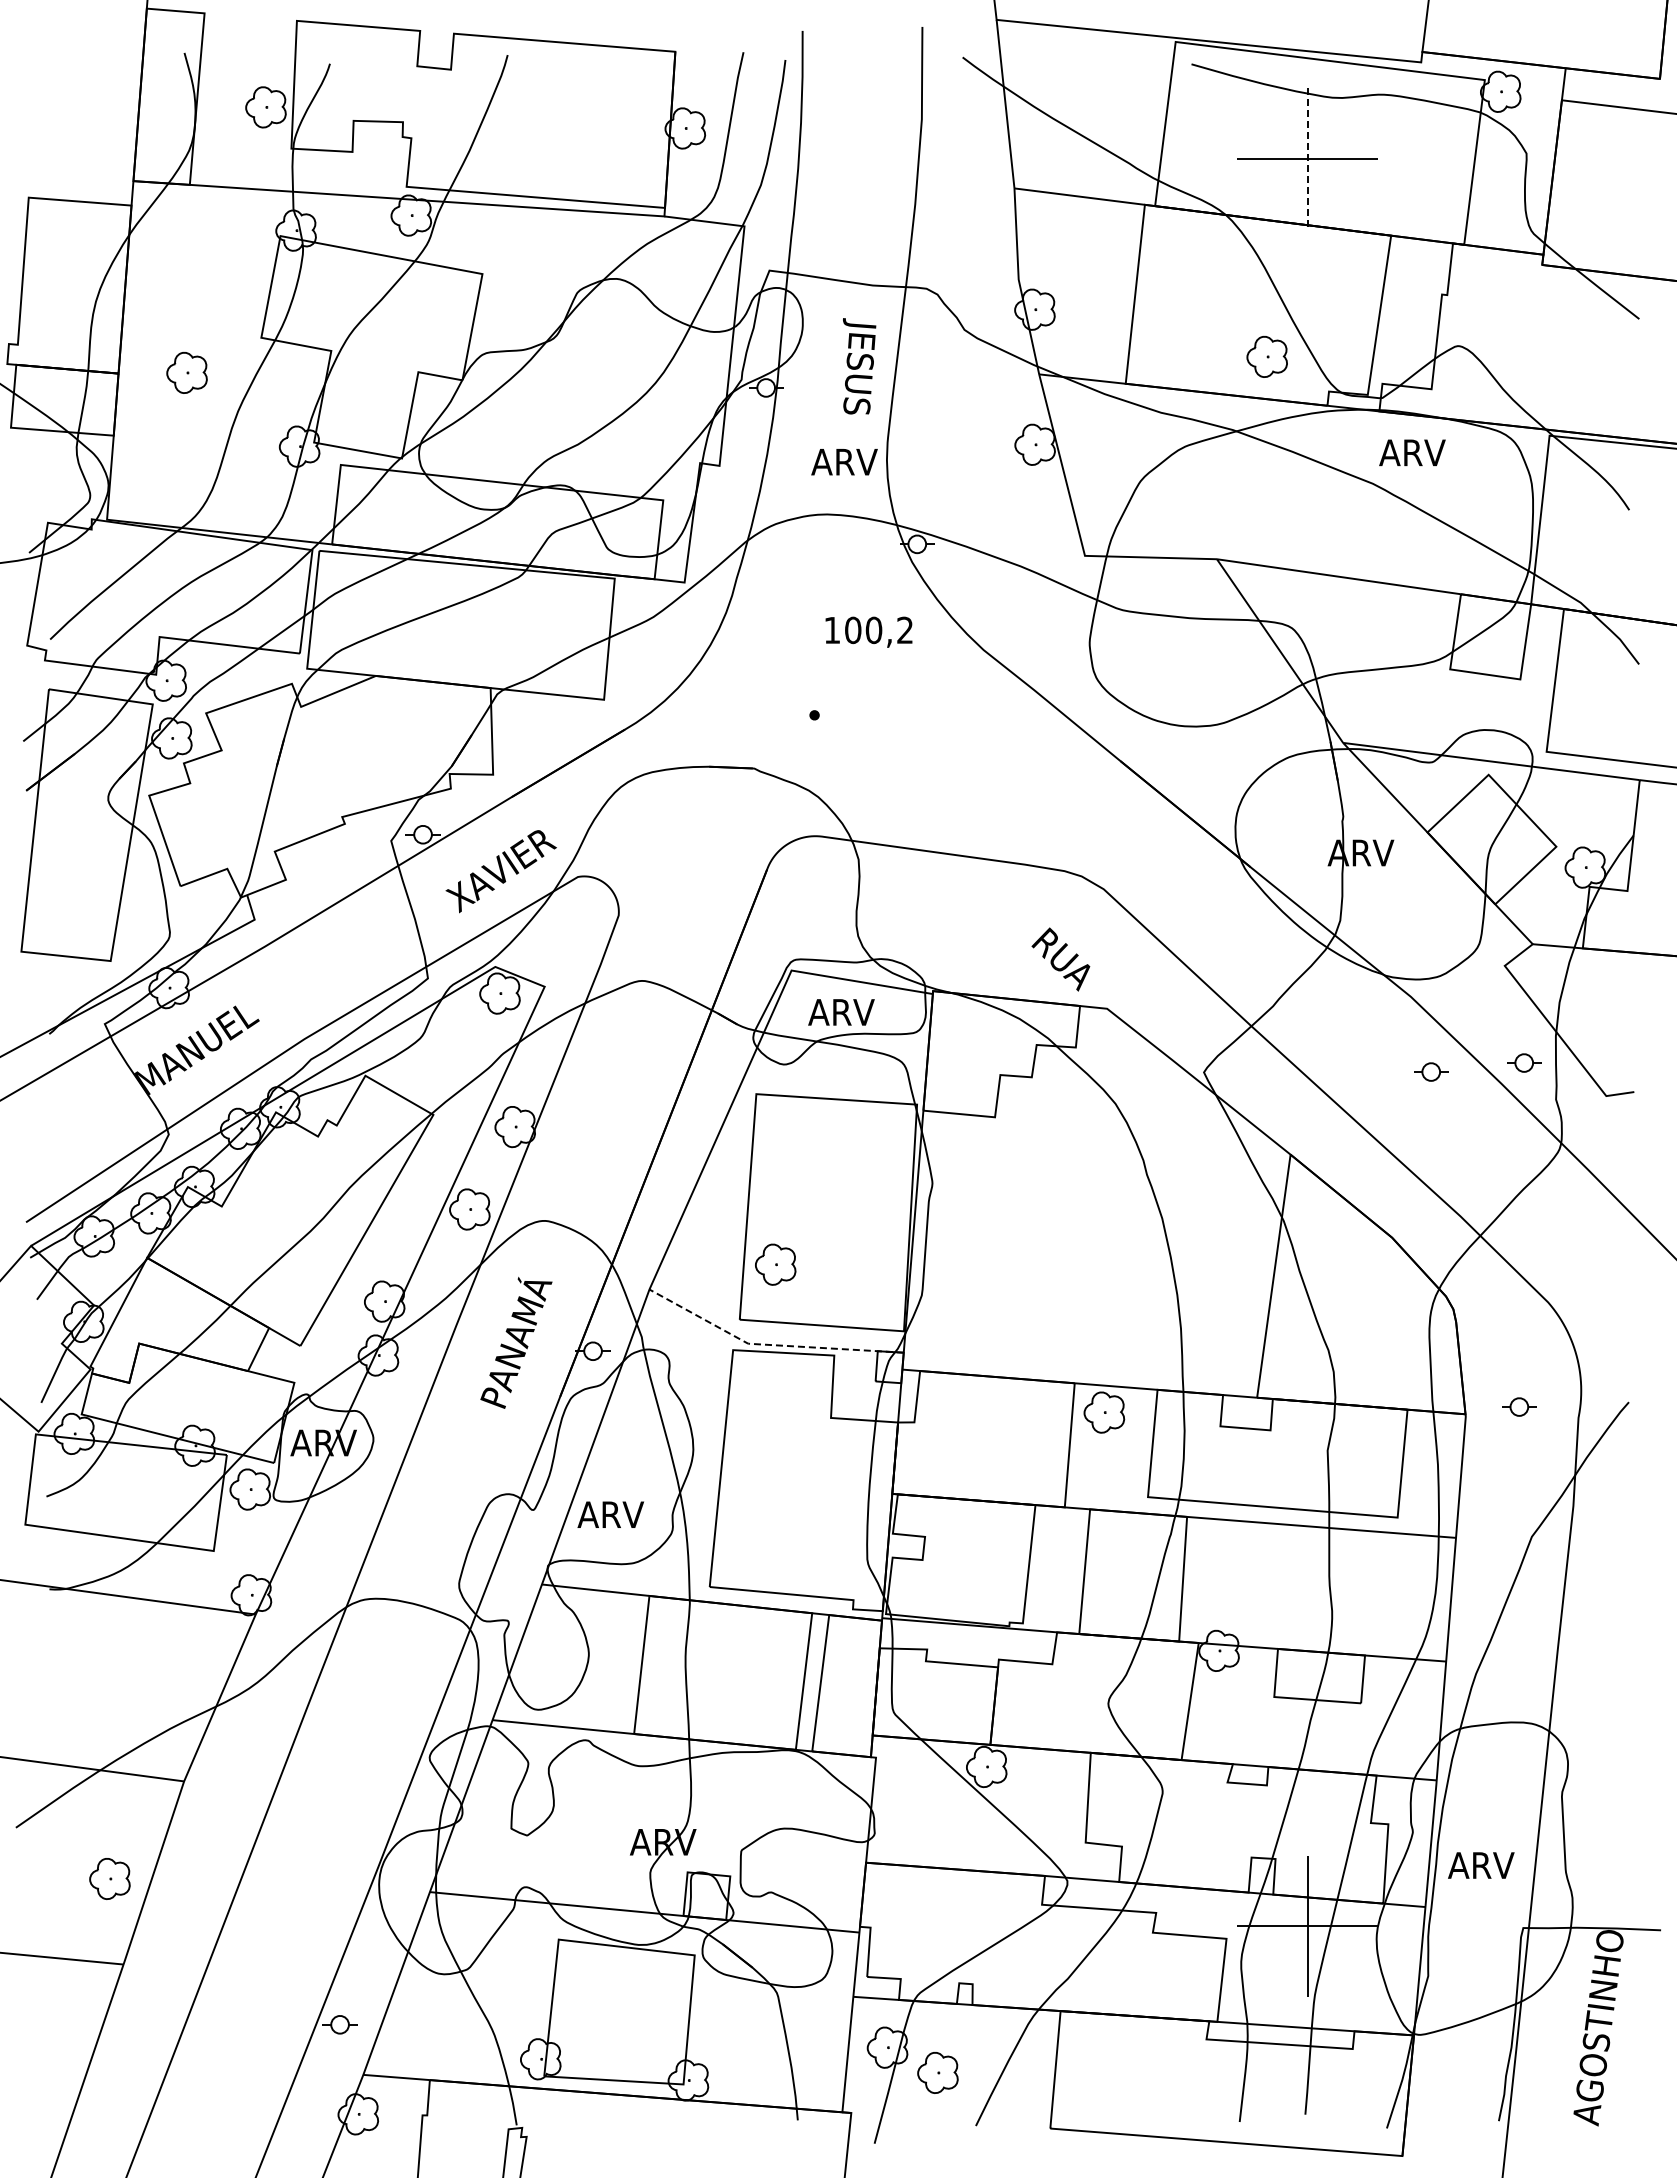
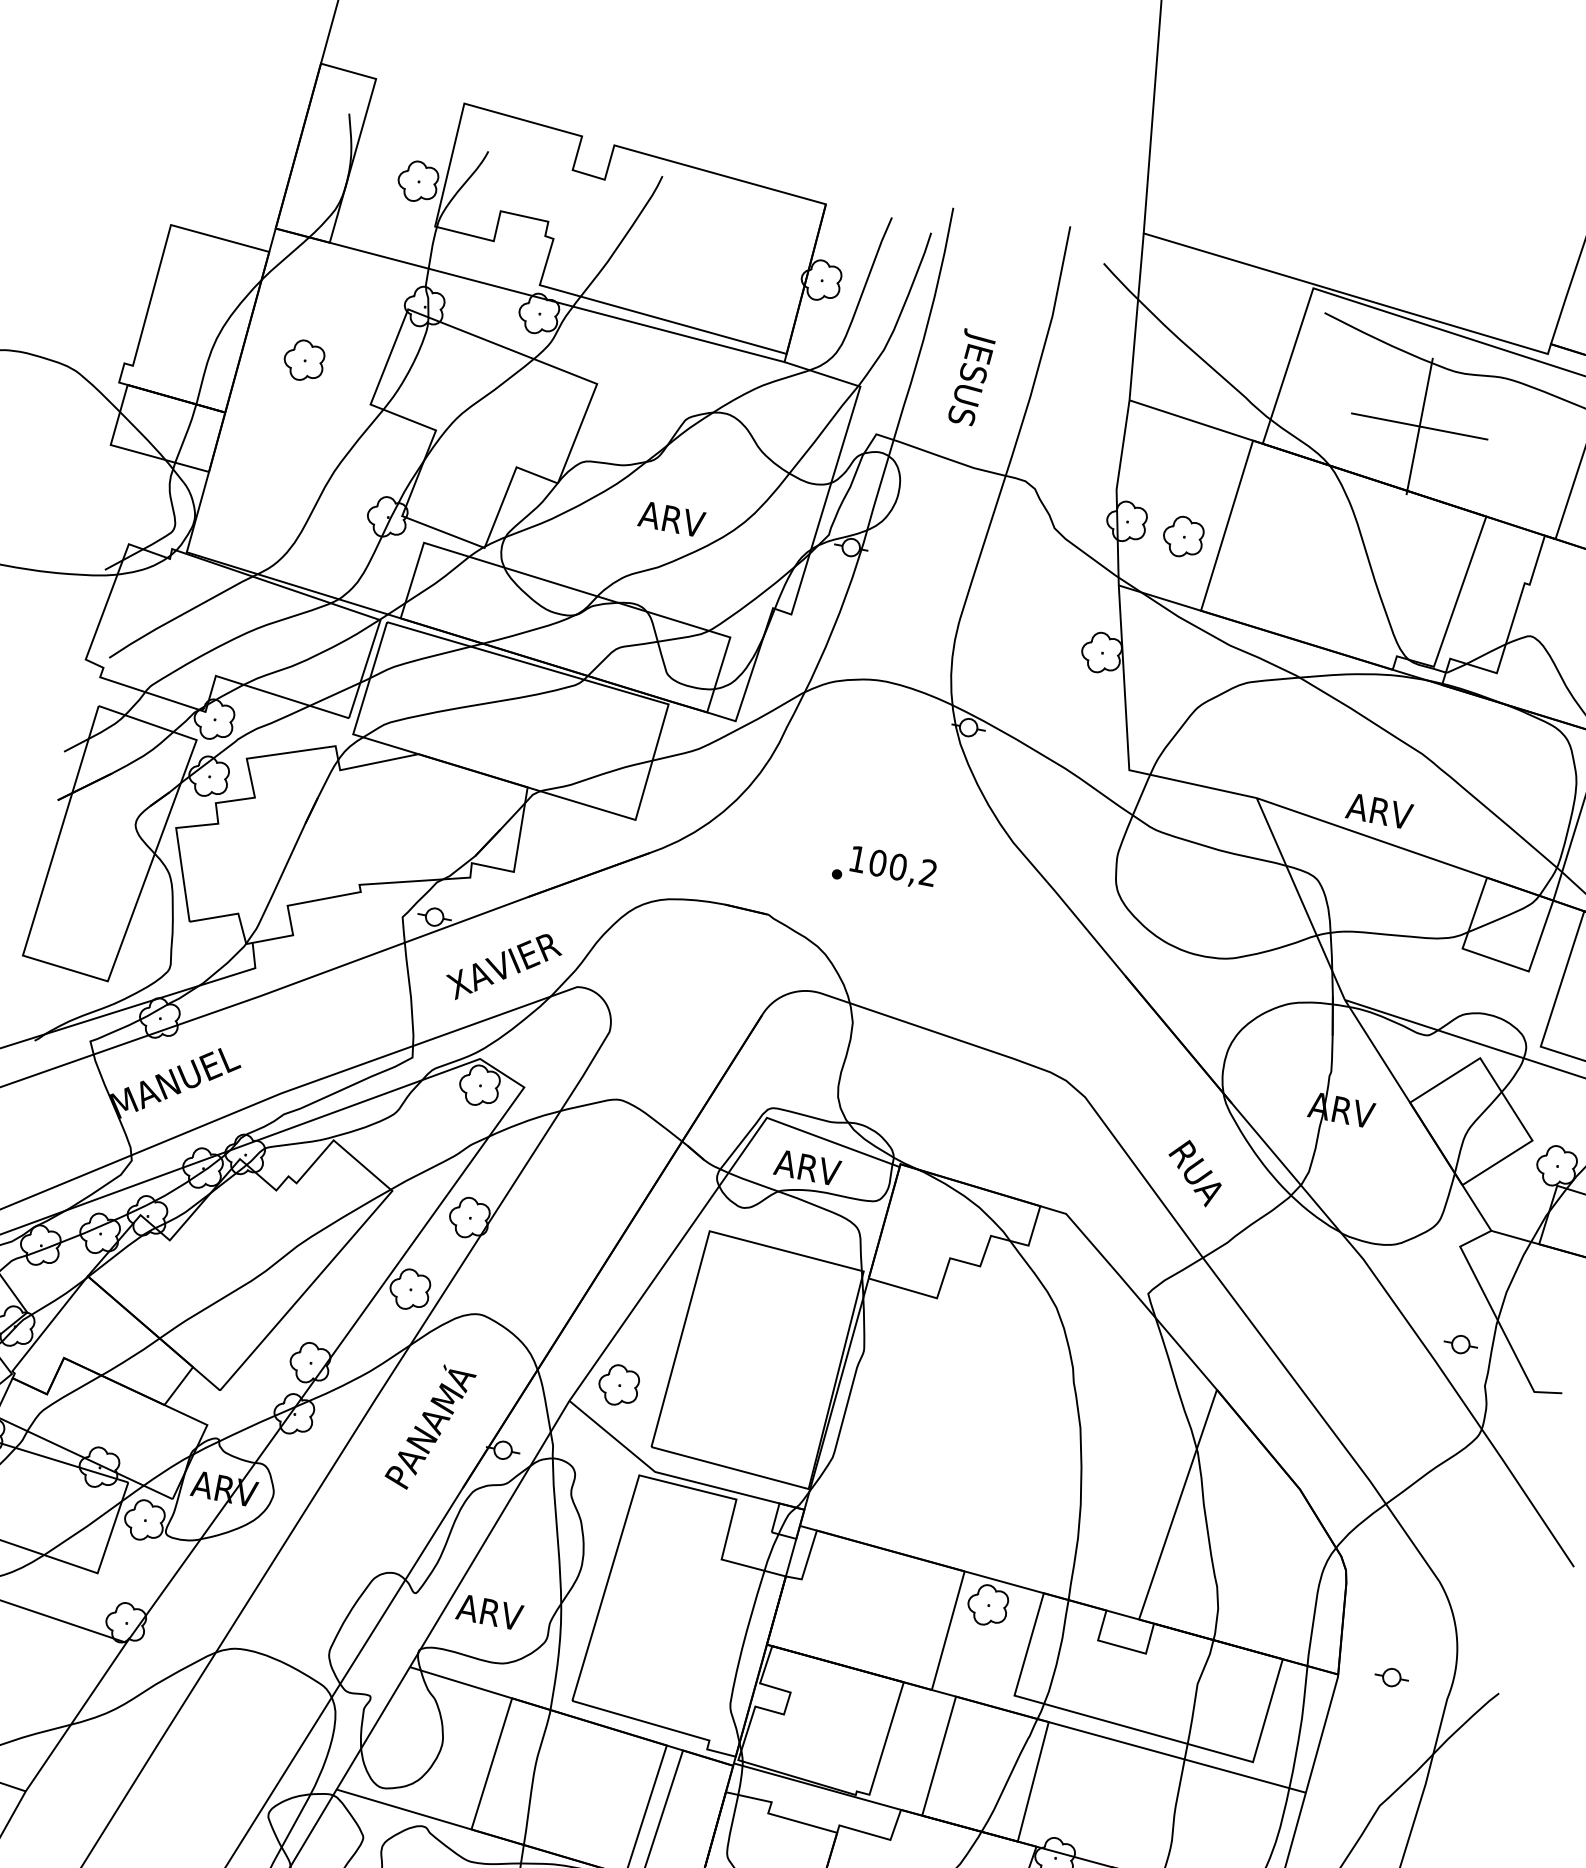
line: (1307, 158) -> (1419, 426), dashed -> solid
part: (1266, 356) -> (1182, 536), moved
text: (859, 366) -> (971, 378), moved
part: (186, 372) -> (303, 360), moved
text: (1412, 452) -> (1379, 810), moved
text: (844, 462) -> (671, 519), moved
text: (868, 631) -> (892, 867), moved
text: (1060, 959) -> (1194, 1172), moved
part: (1431, 1071) -> (1369, 1335), removed
part: (775, 1264) -> (618, 1385), moved
line: (770, 1344) -> (676, 1476), dashed -> solid

